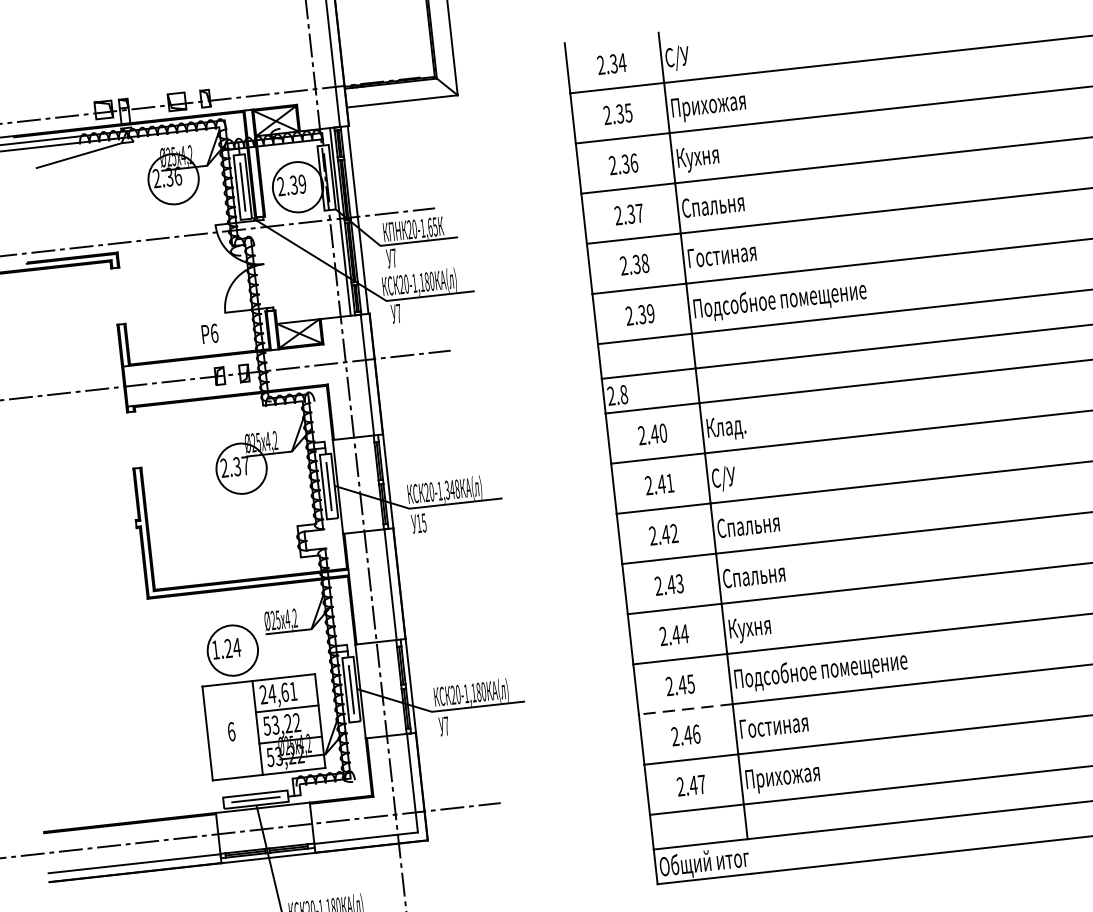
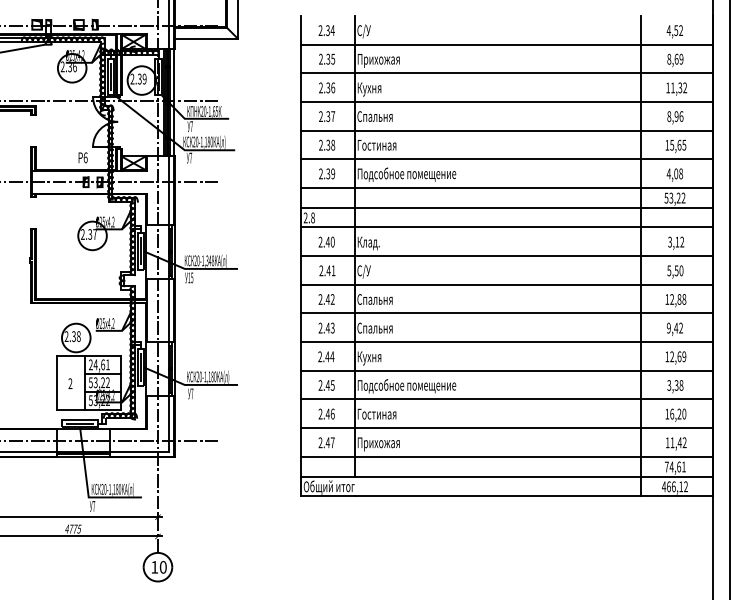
text: (225, 648) -> (72, 336), 1.24 -> 2.38
line: (686, 709) -> (328, 399), dashed -> solid
text: (231, 731) -> (70, 383), 6 -> 2

